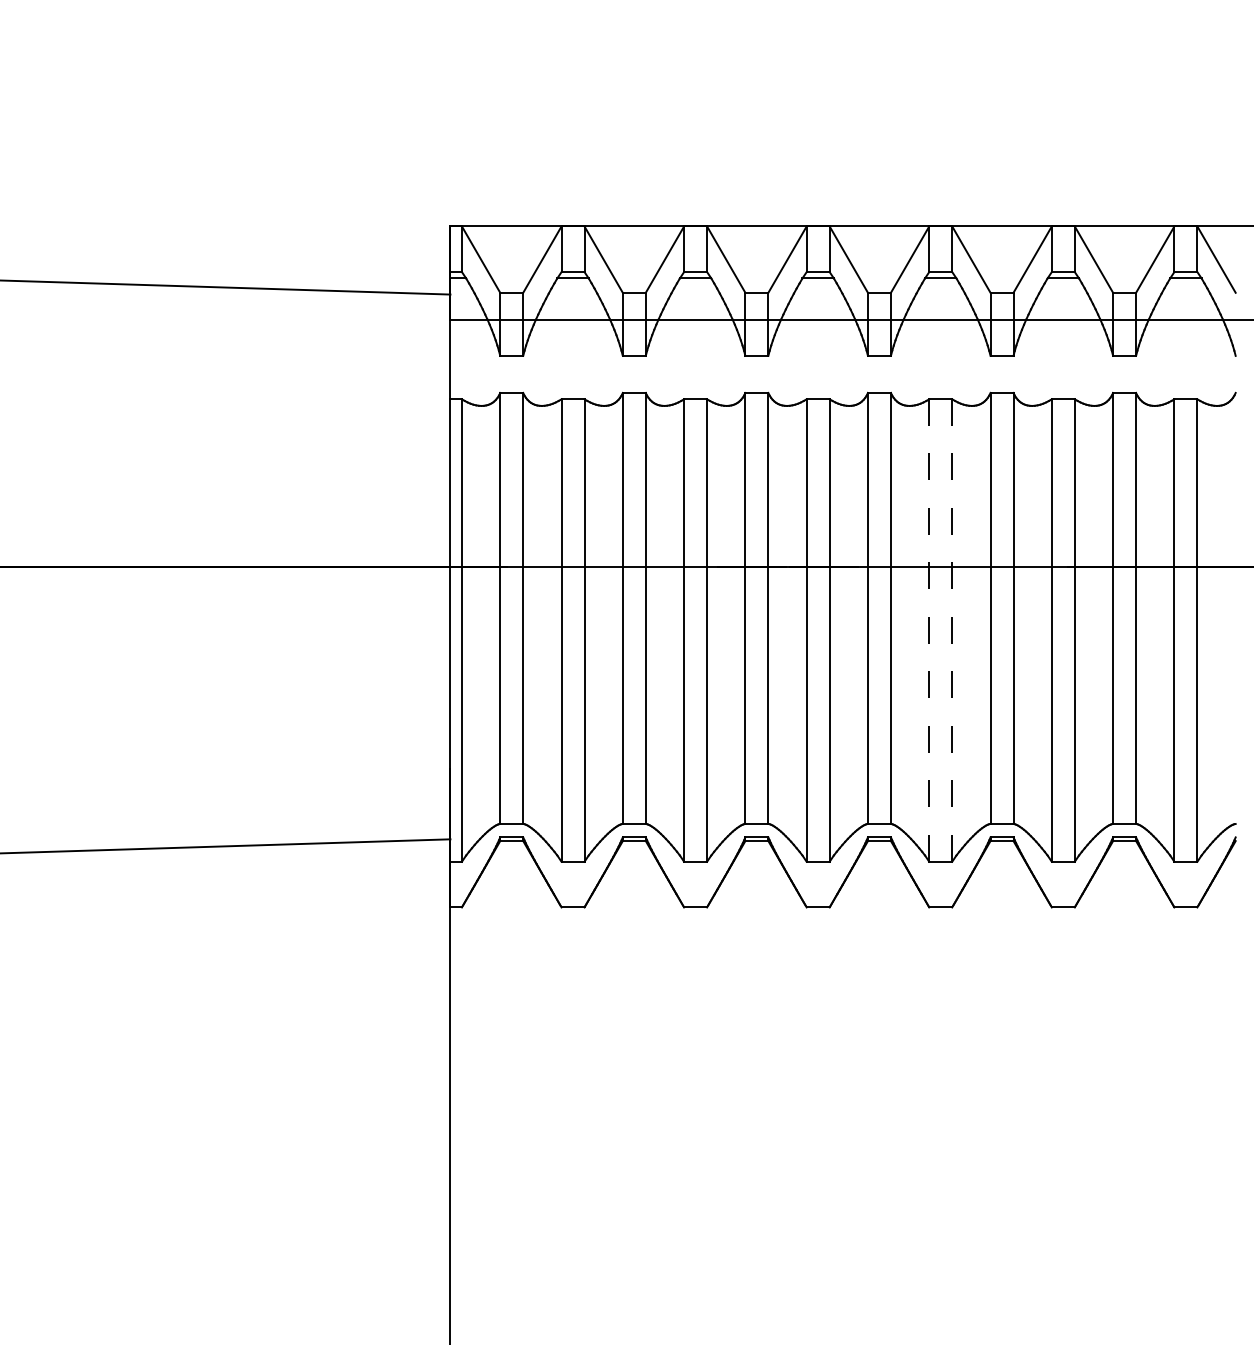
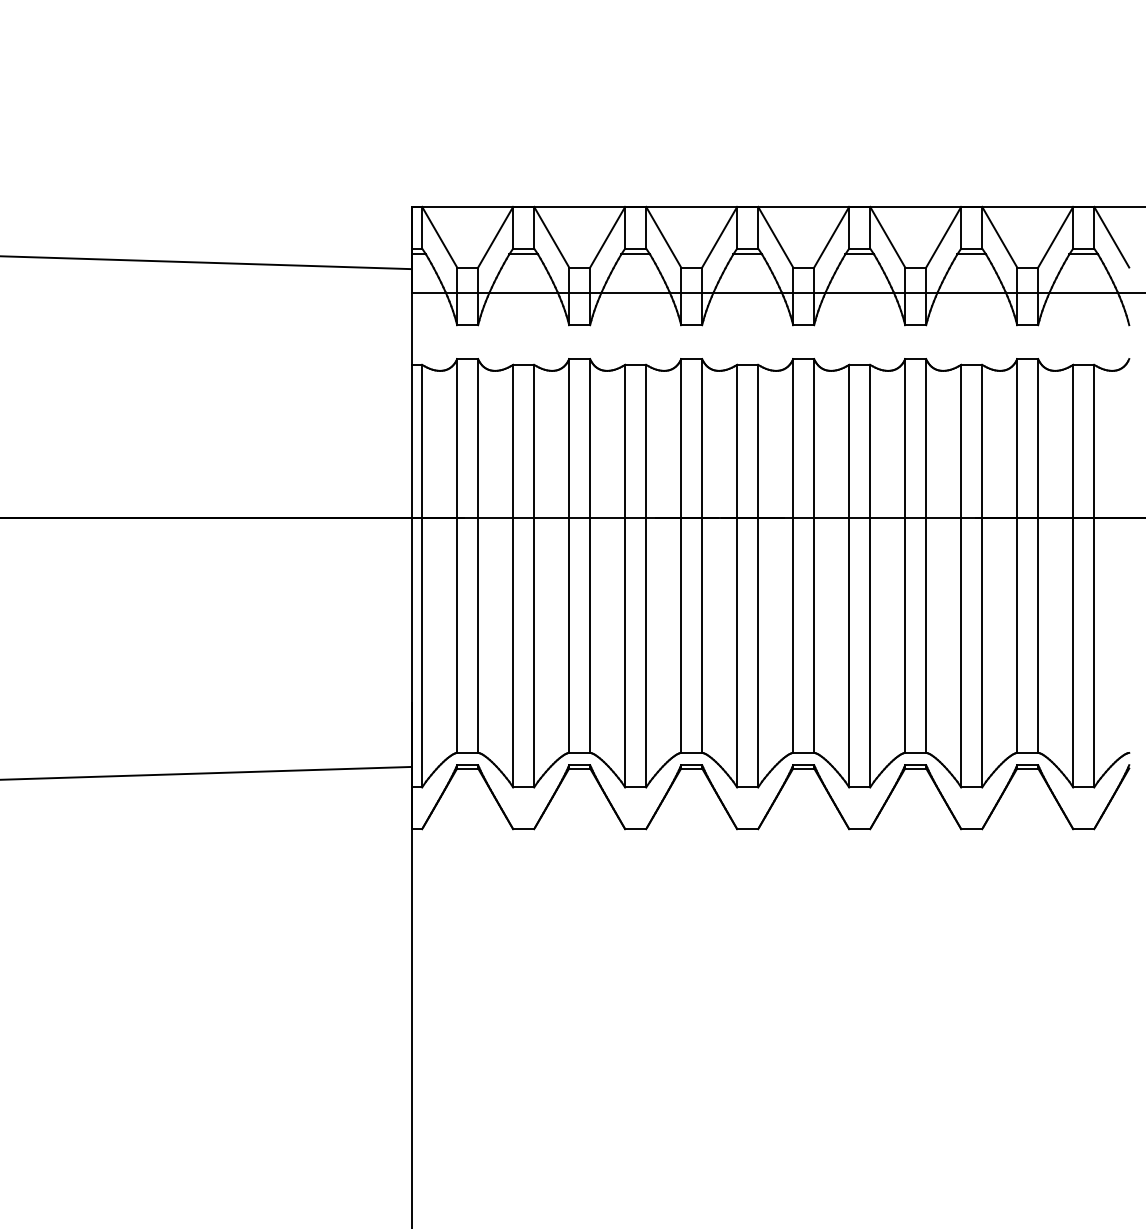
line: (929, 629) -> (849, 575), dashed -> solid
line: (952, 629) -> (870, 575), dashed -> solid

